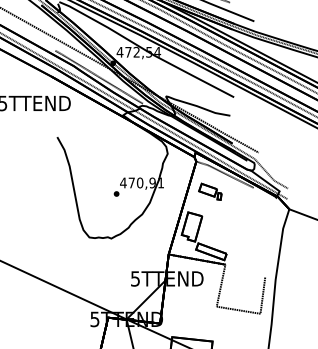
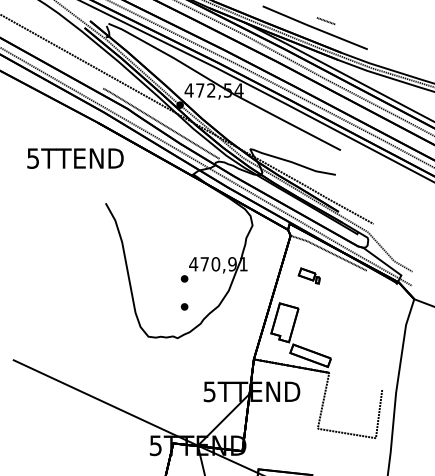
part: (210, 191) -> (309, 275), size x0.7
part: (116, 214) -> (184, 306), added

